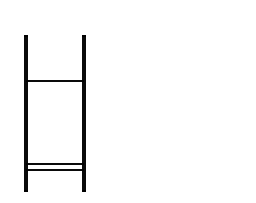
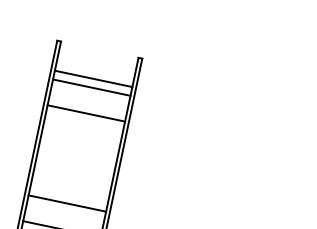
line: (54, 56) -> (92, 78), added
line: (54, 62) -> (91, 87), added
line: (54, 145) -> (66, 203), added

